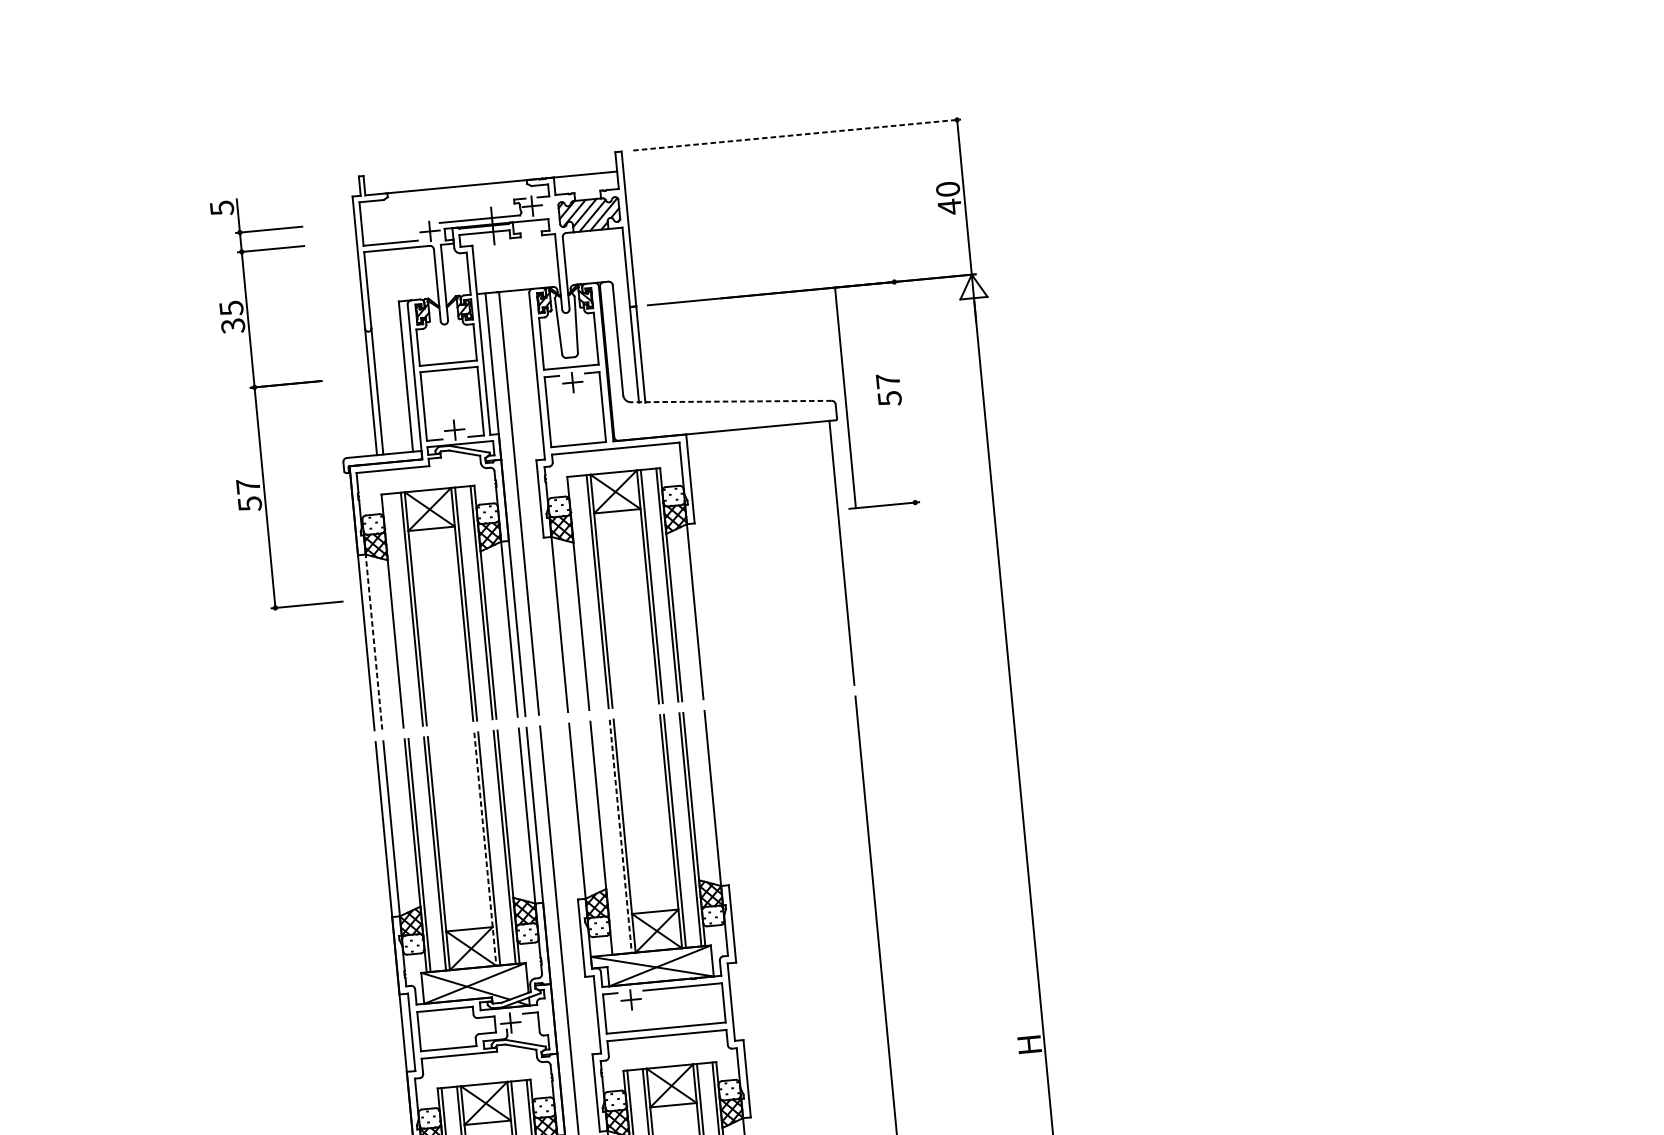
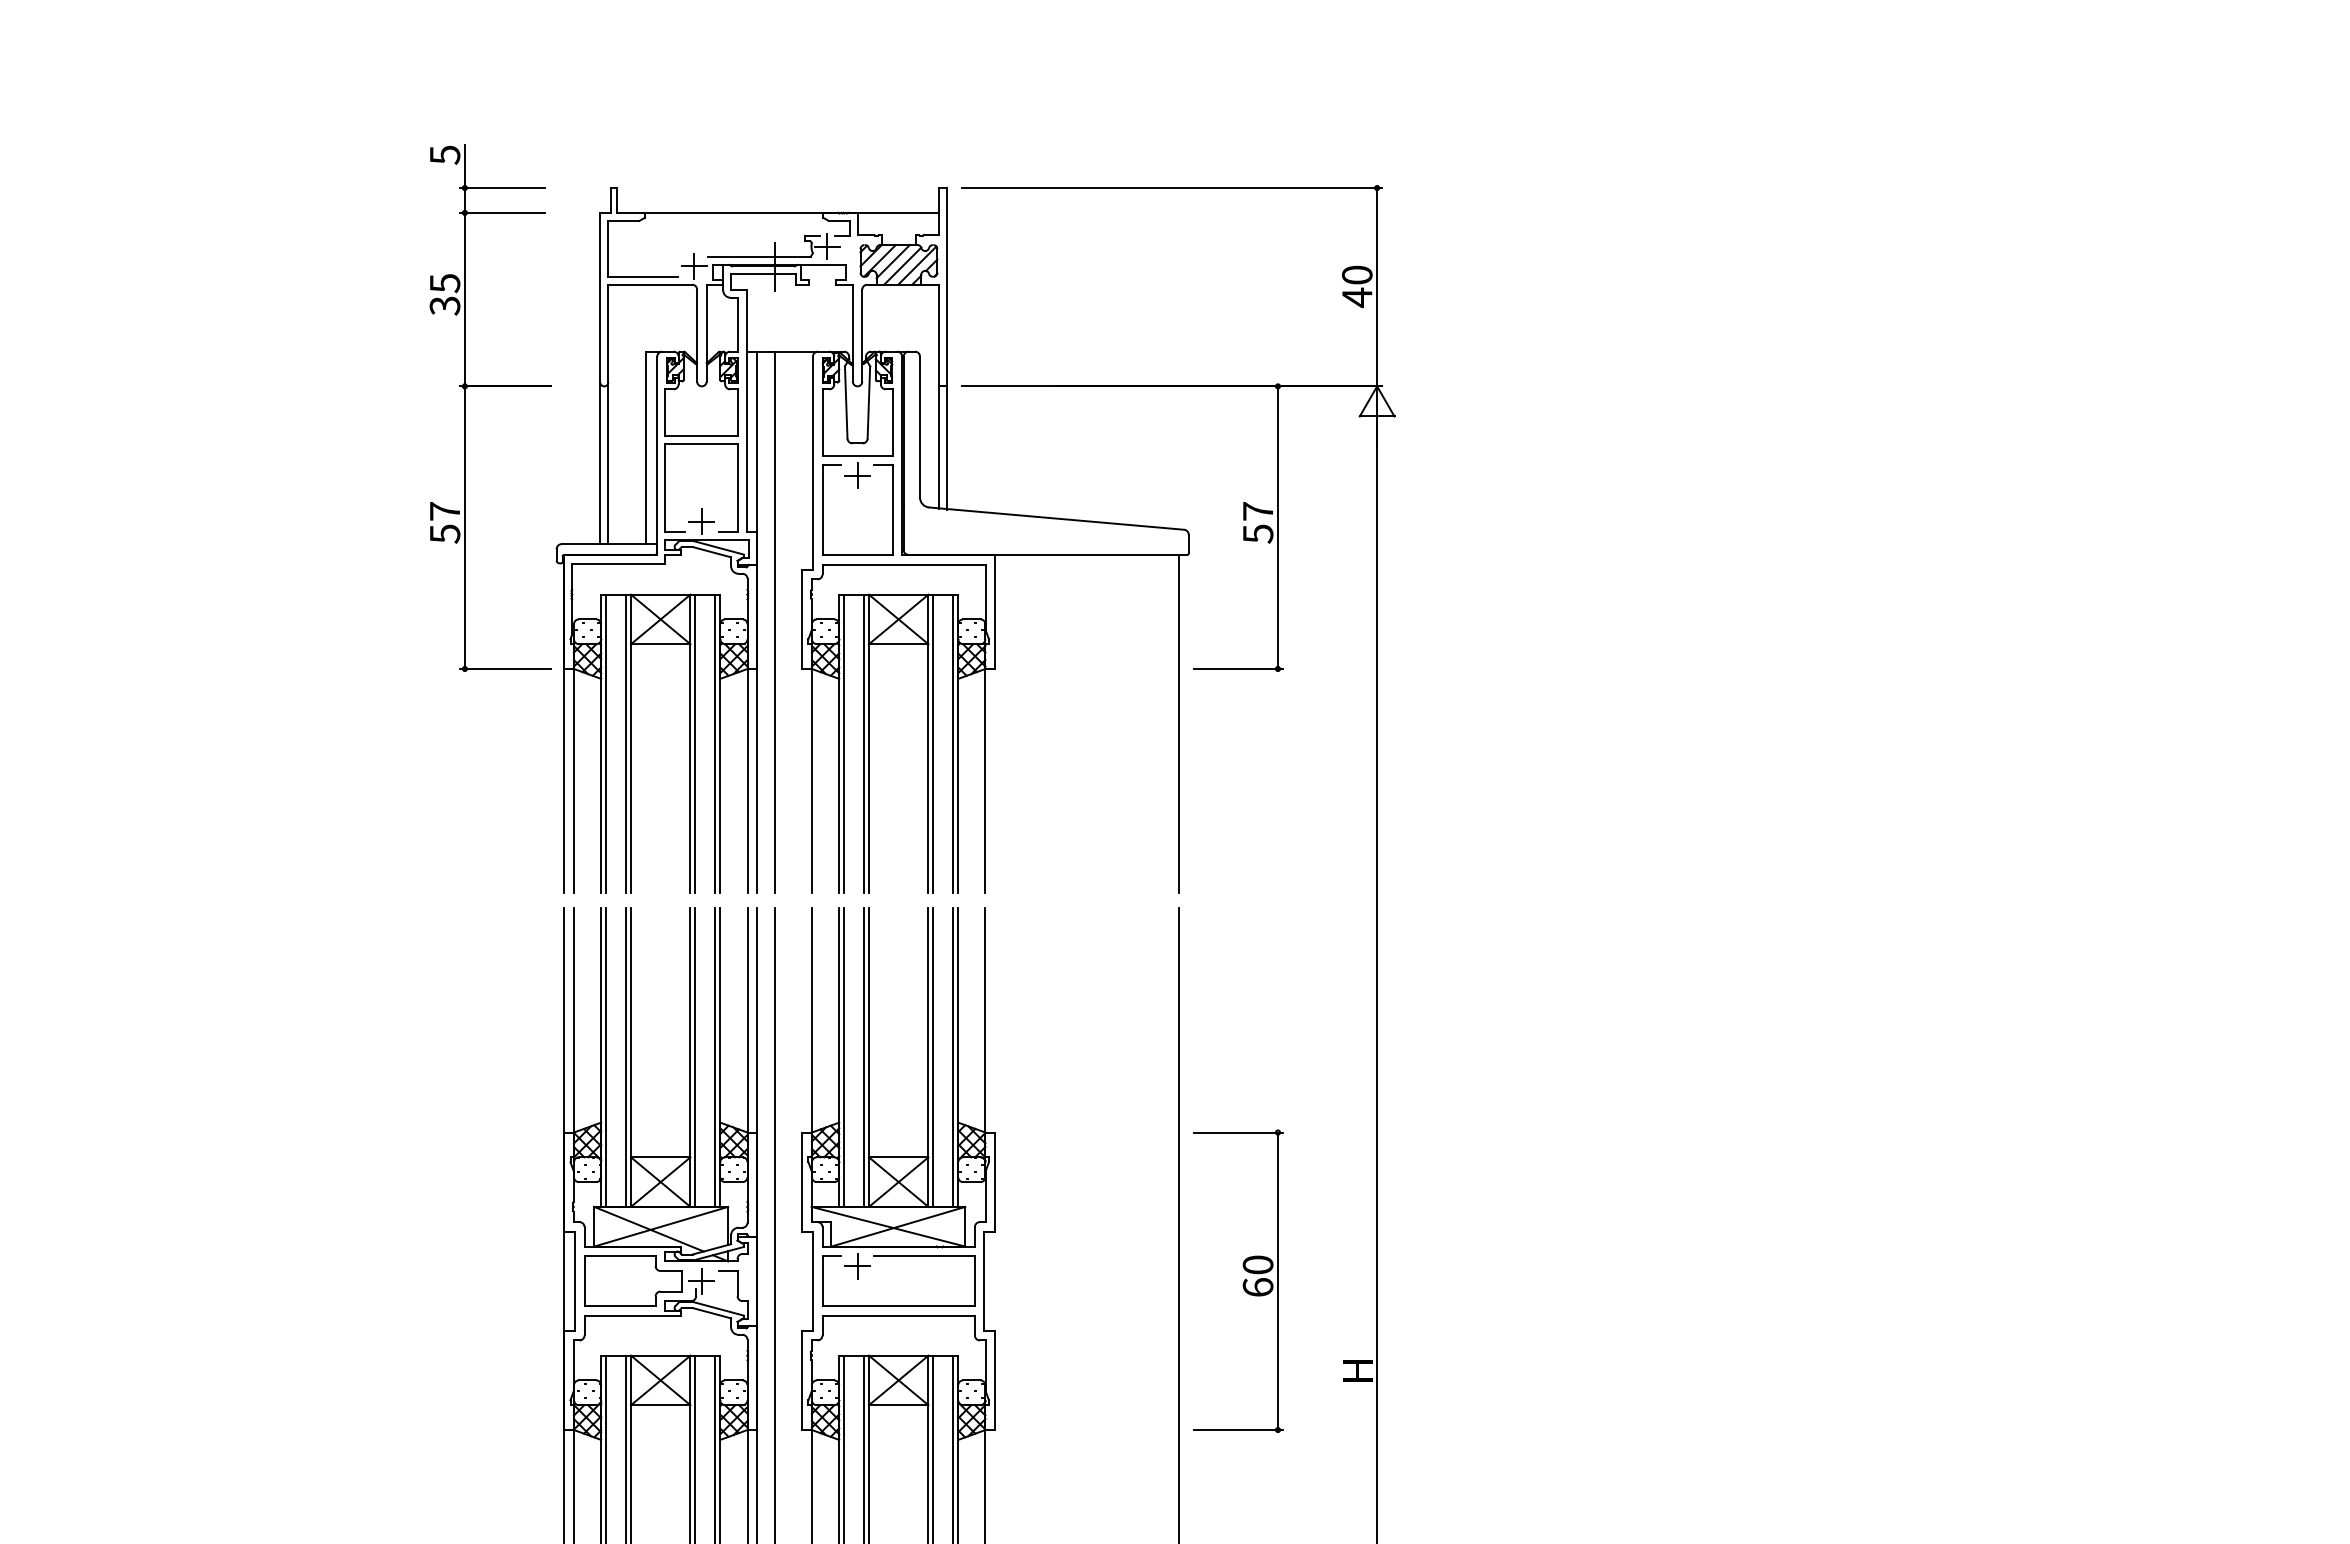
line: (797, 135) -> (1172, 188), dashed -> solid
part: (274, 385) -> (490, 386), moved
line: (845, 397) -> (1277, 527), moved
line: (731, 401) -> (1056, 518), dashed -> solid
line: (582, 592) -> (844, 743), added
line: (396, 610) -> (606, 743), added
line: (373, 641) -> (573, 780), dashed -> solid
line: (605, 837) -> (844, 1057), added
line: (621, 837) -> (864, 1058), dashed -> solid
line: (485, 849) -> (690, 1058), dashed -> solid
part: (929, 982) -> (1238, 1280), added

